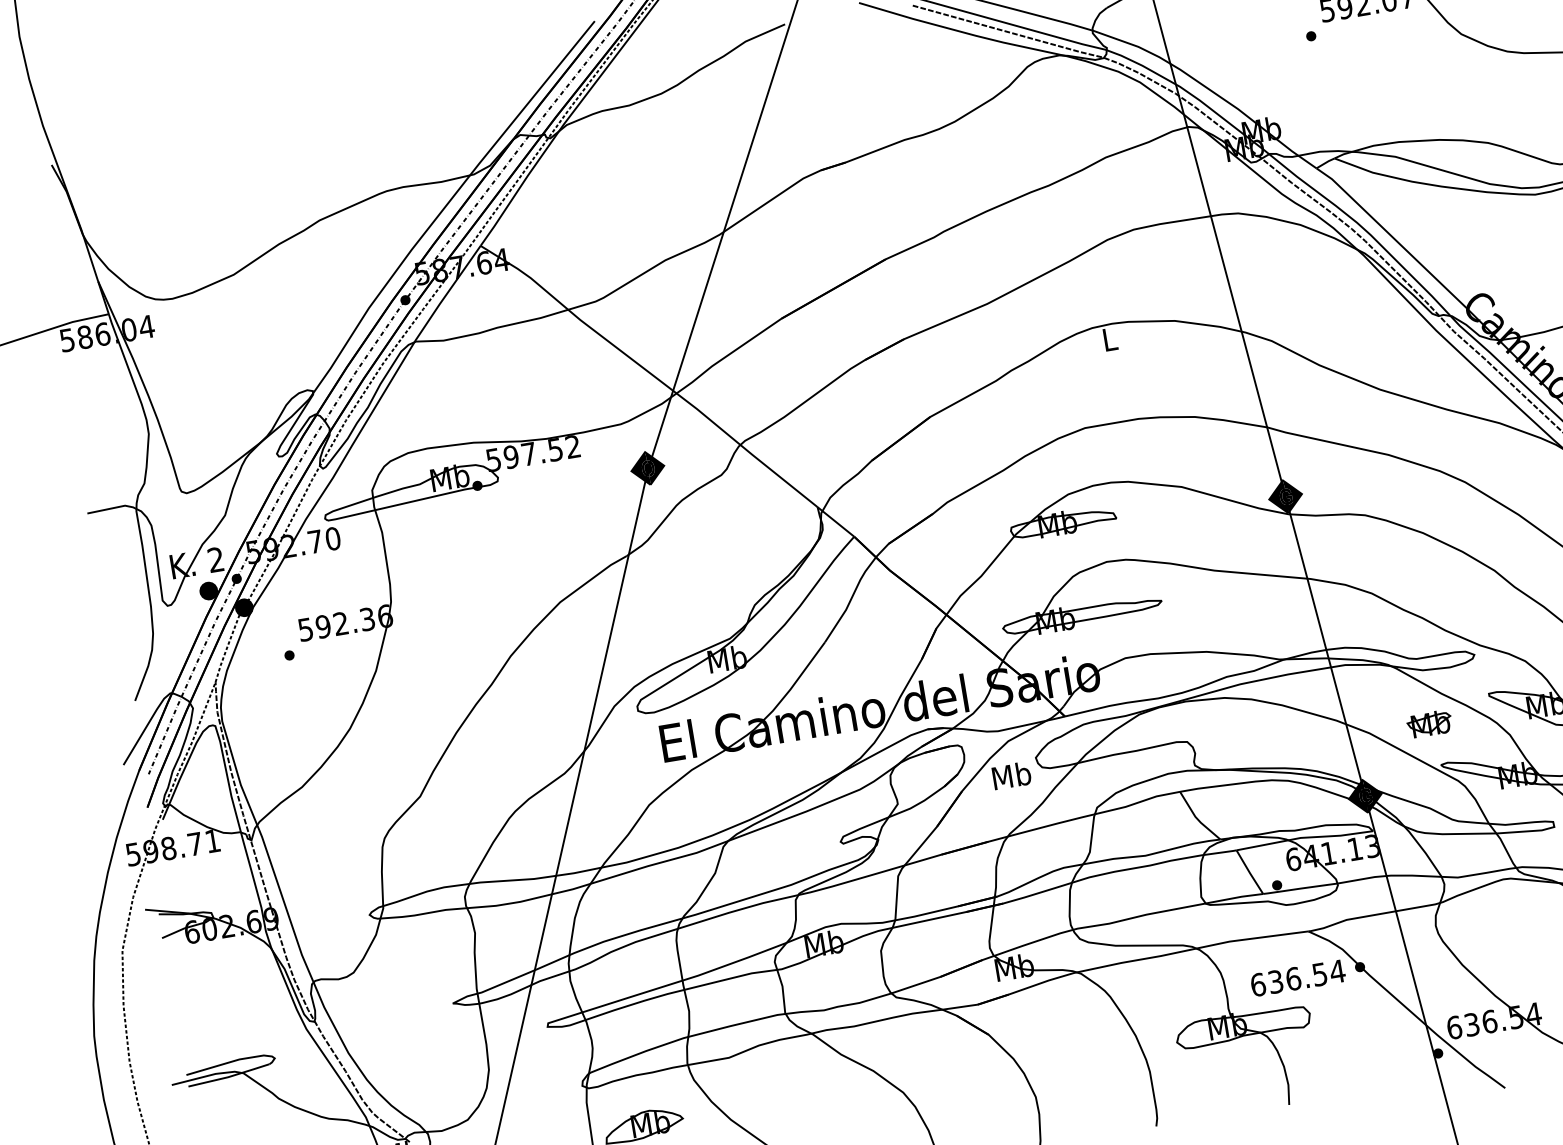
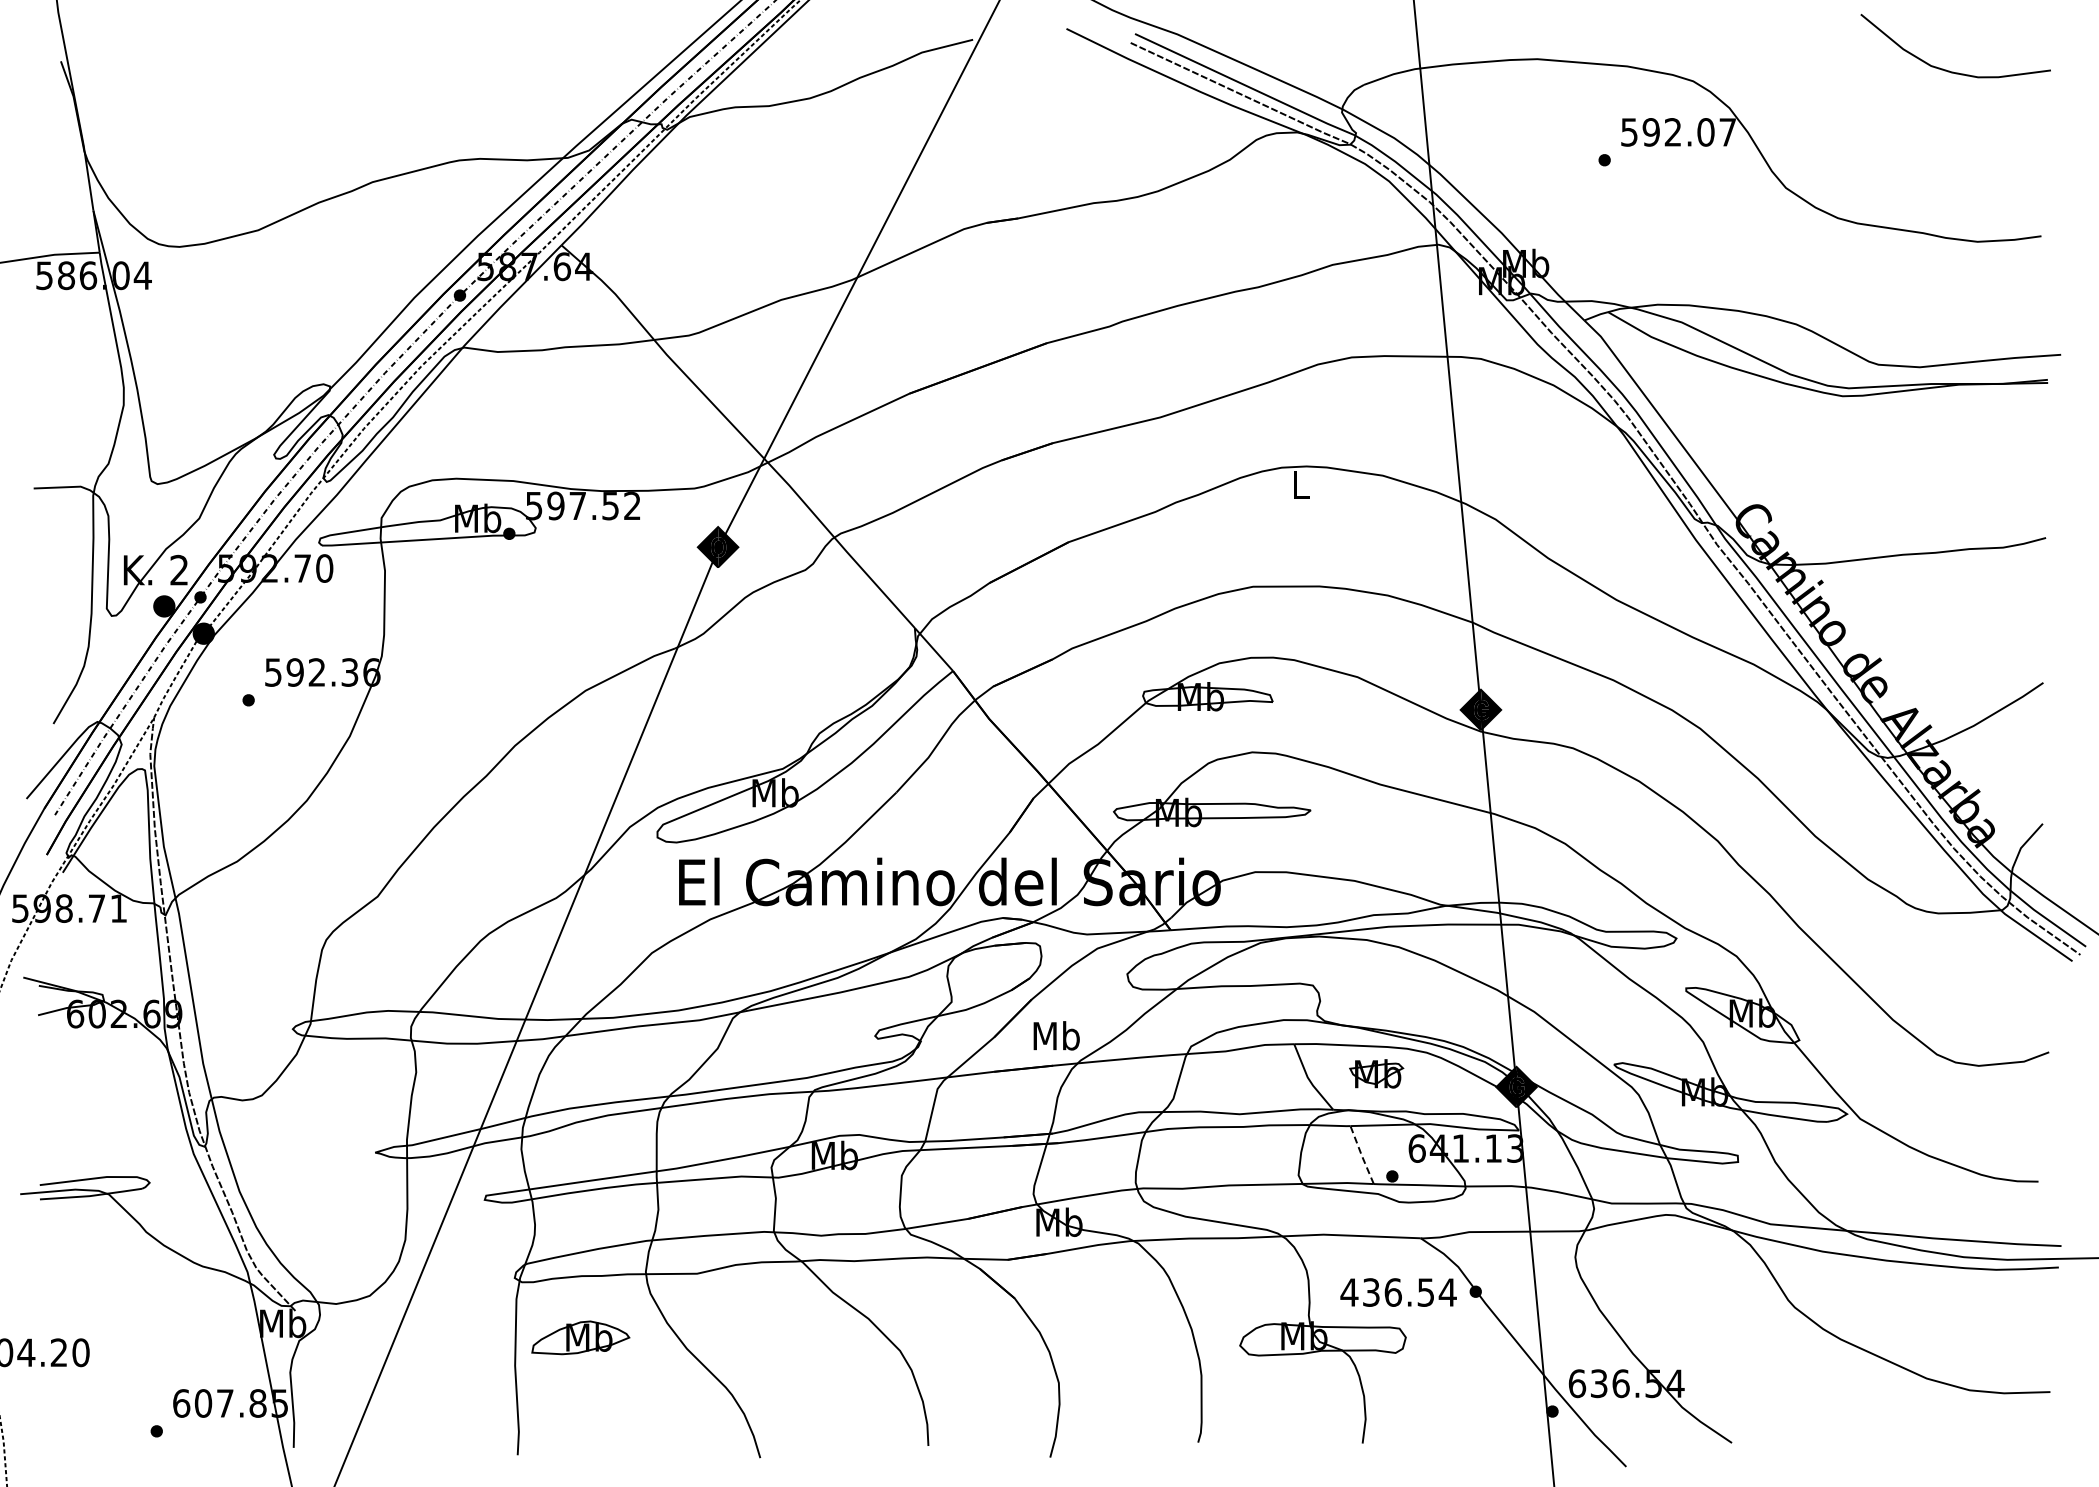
part: (1429, 723) -> (1376, 1073), moved
text: (1011, 775) -> (1056, 1035), moved
line: (1249, 872) -> (1361, 1155), solid -> dashed
text: (1258, 984) -> (1349, 1292), 636.54 -> 436.54

